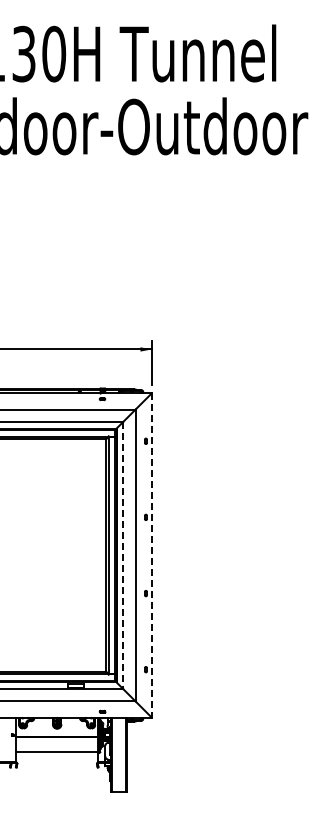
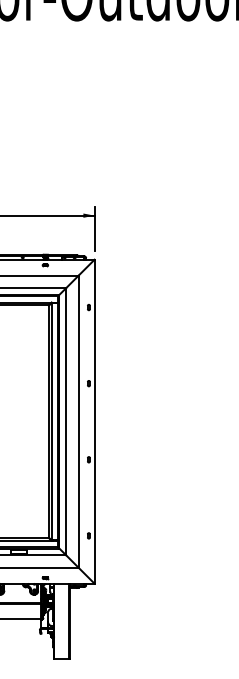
line: (123, 556) -> (66, 422), dashed -> solid
line: (151, 556) -> (94, 422), dashed -> solid

